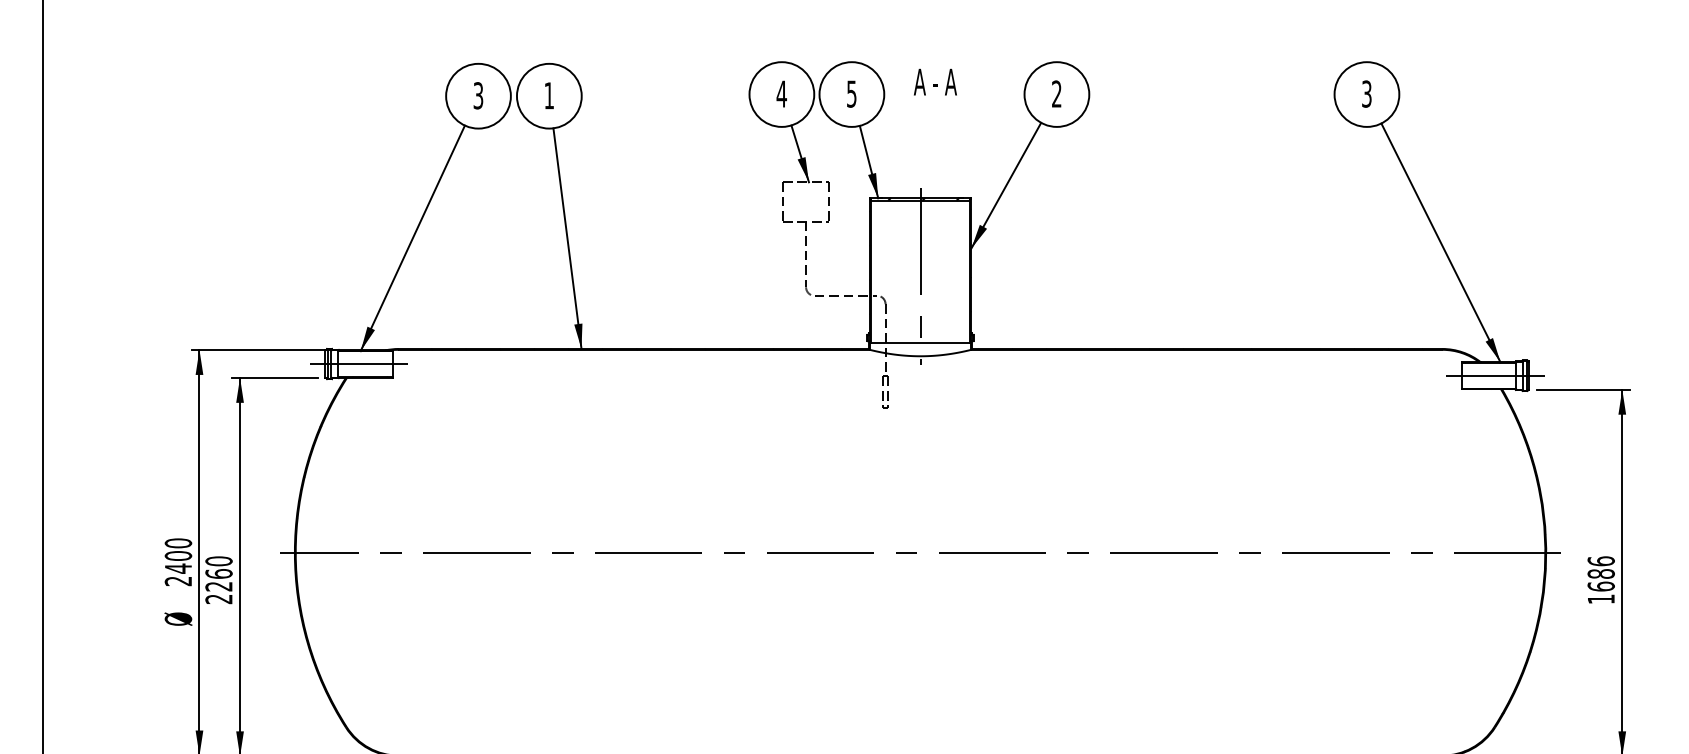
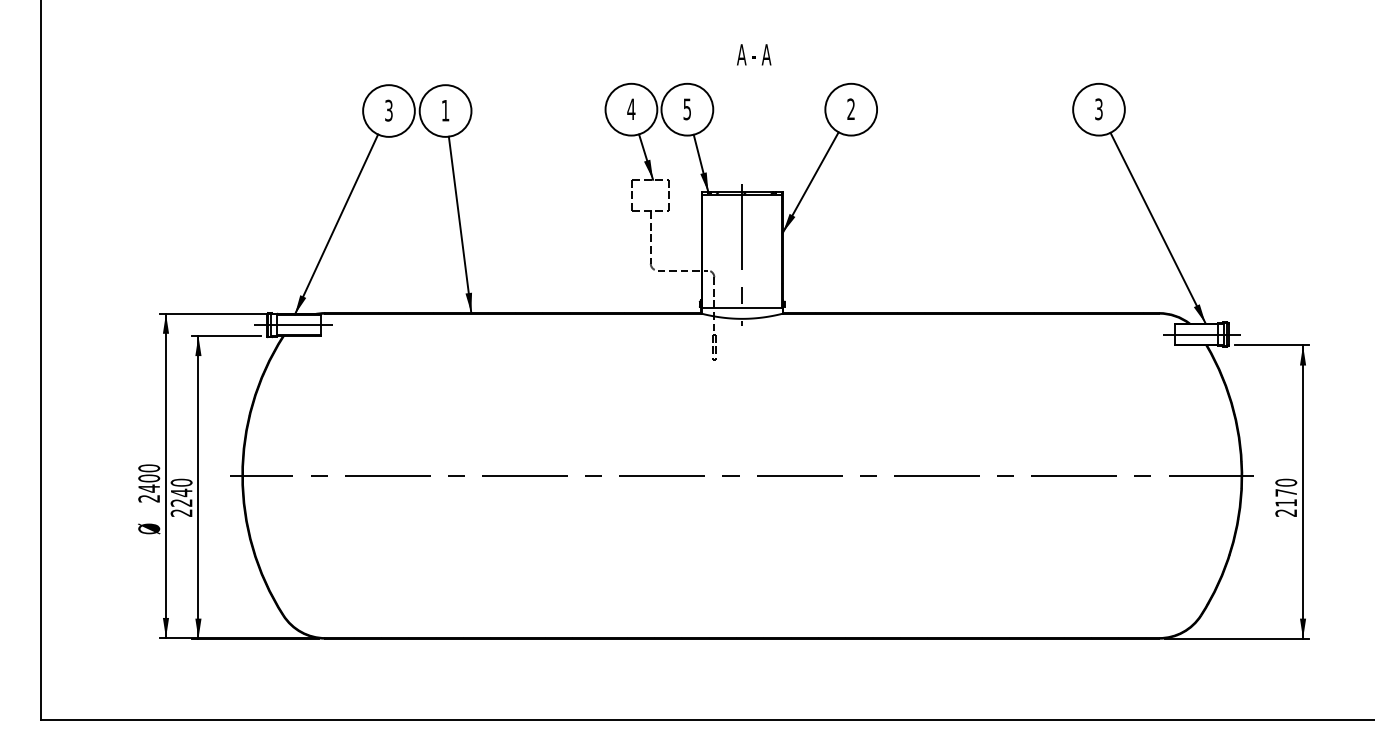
text: (935, 81) -> (754, 54), moved
text: (218, 573) -> (181, 492), 2260 -> 2240
text: (1601, 579) -> (1286, 497), 1686 -> 2170

